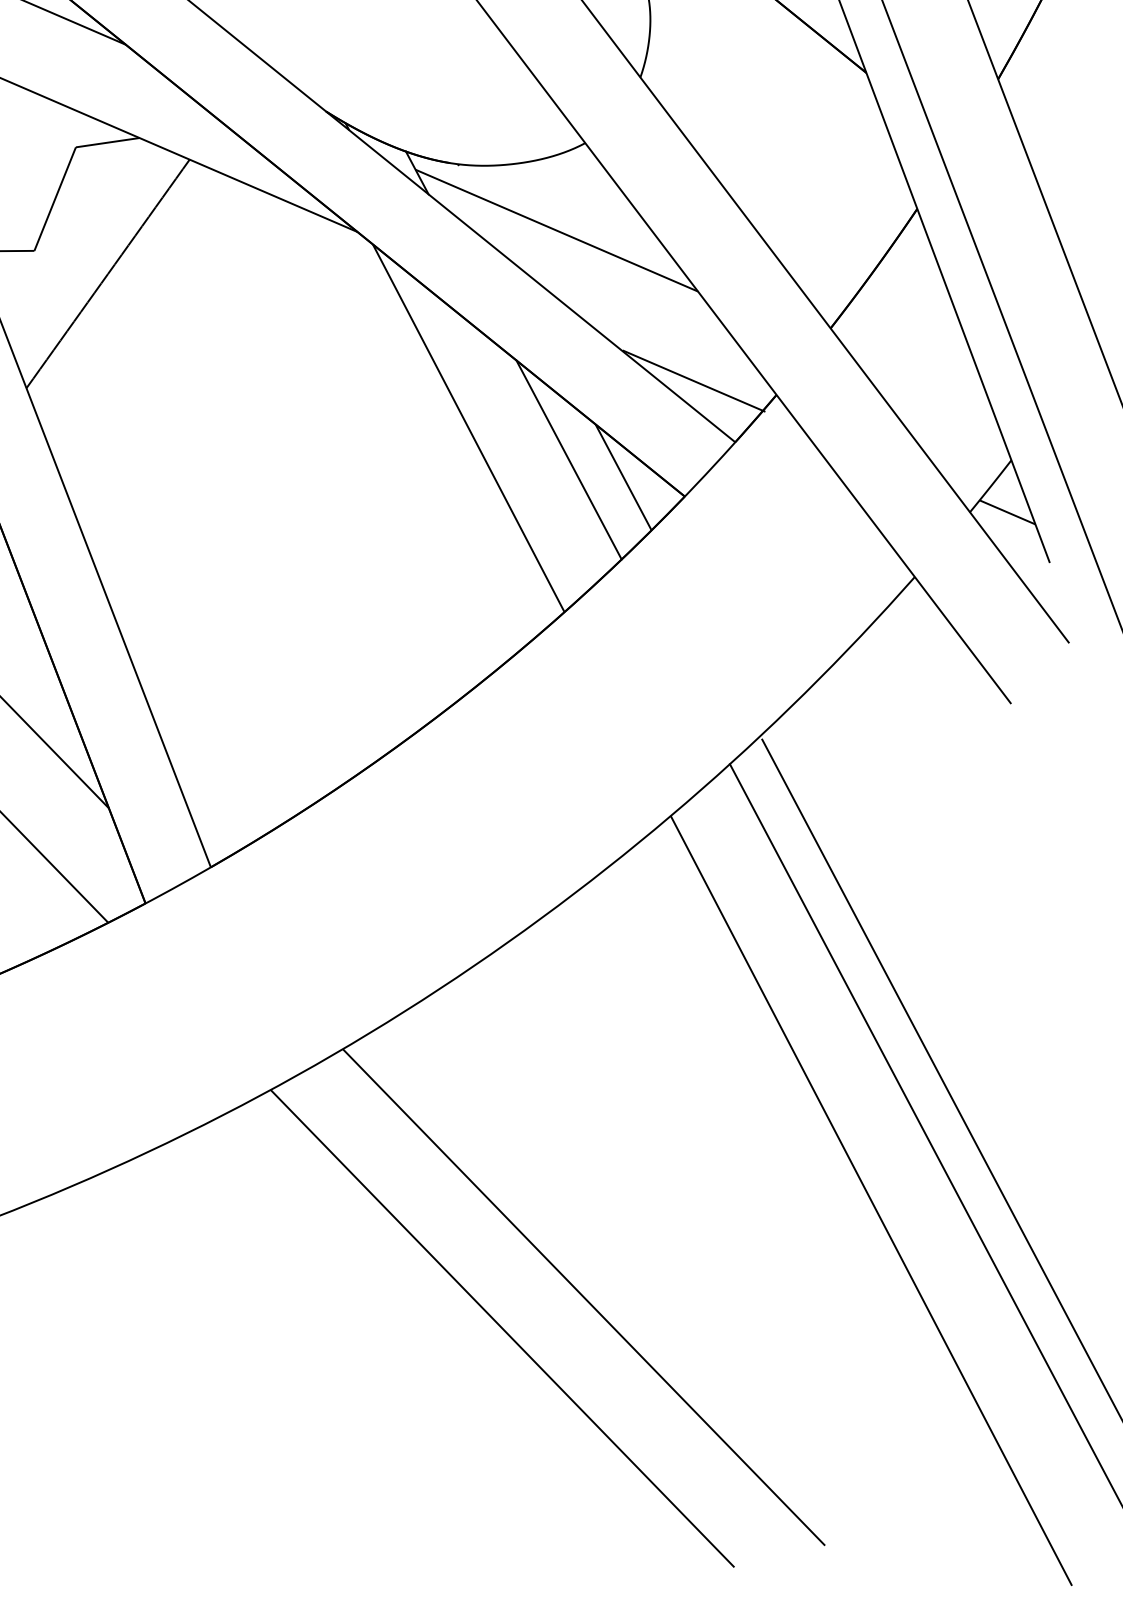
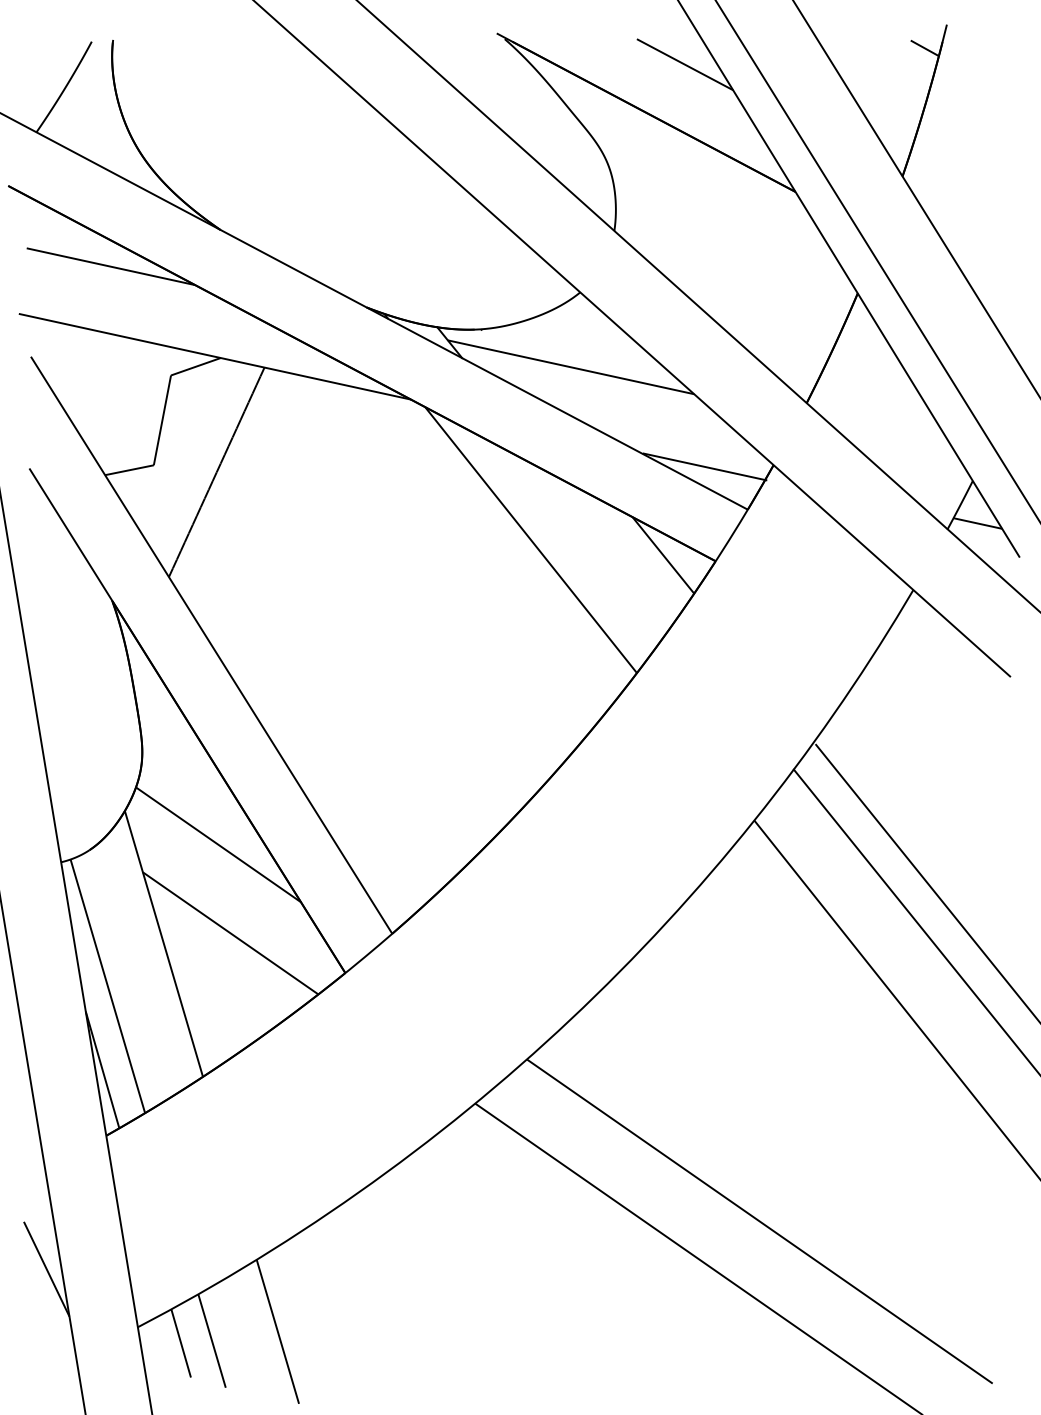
line: (568, 459) -> (616, 549), removed

